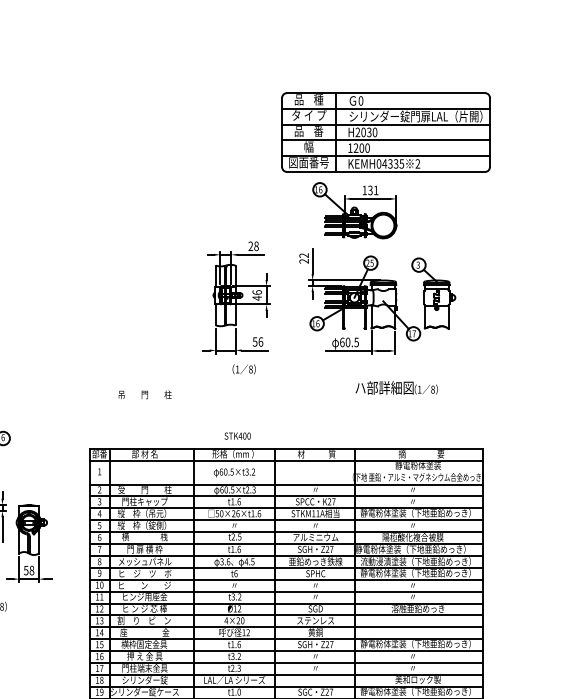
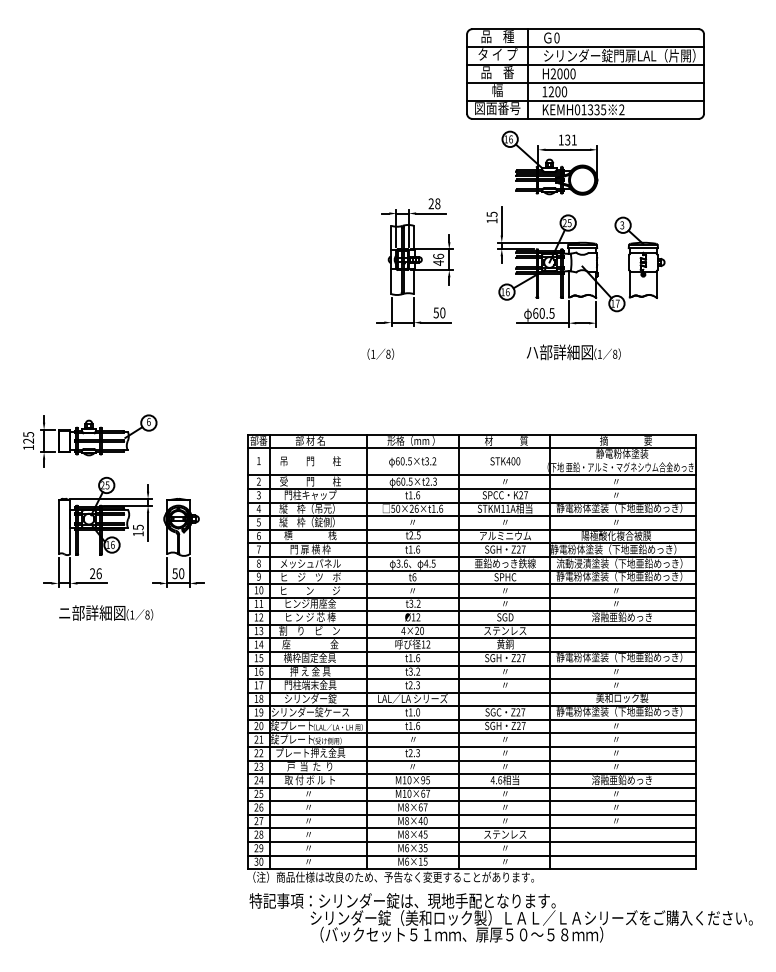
text: (369, 132) -> (566, 73), H2030 -> H2000
text: (384, 163) -> (583, 109), KEMH04335 -> KEMH01335
text: (303, 258) -> (491, 217), 22 -> 15
text: (260, 341) -> (442, 312), 56 -> 50
text: (243, 368) -> (380, 353), moved
text: (396, 388) -> (573, 352), moved
text: (144, 395) -> (310, 461), moved
text: (237, 436) -> (505, 461), moved
text: (31, 570) -> (181, 573), 58 -> 50

